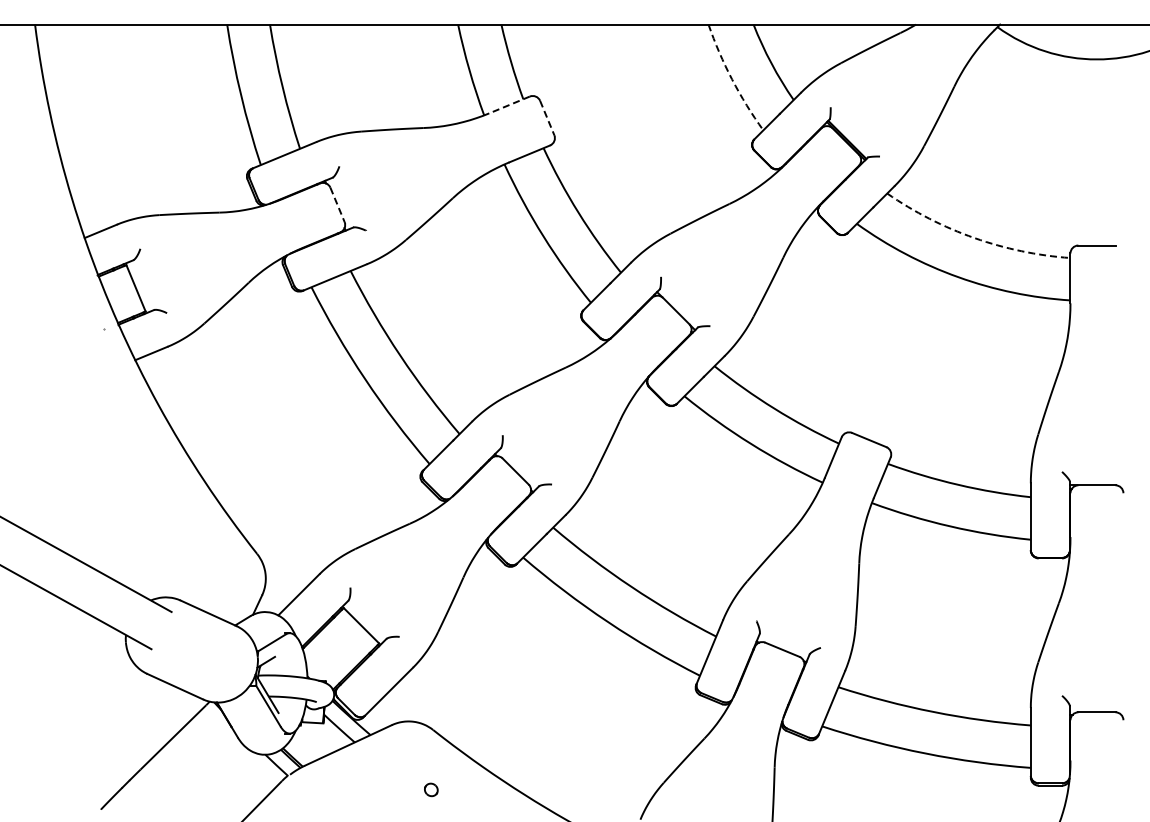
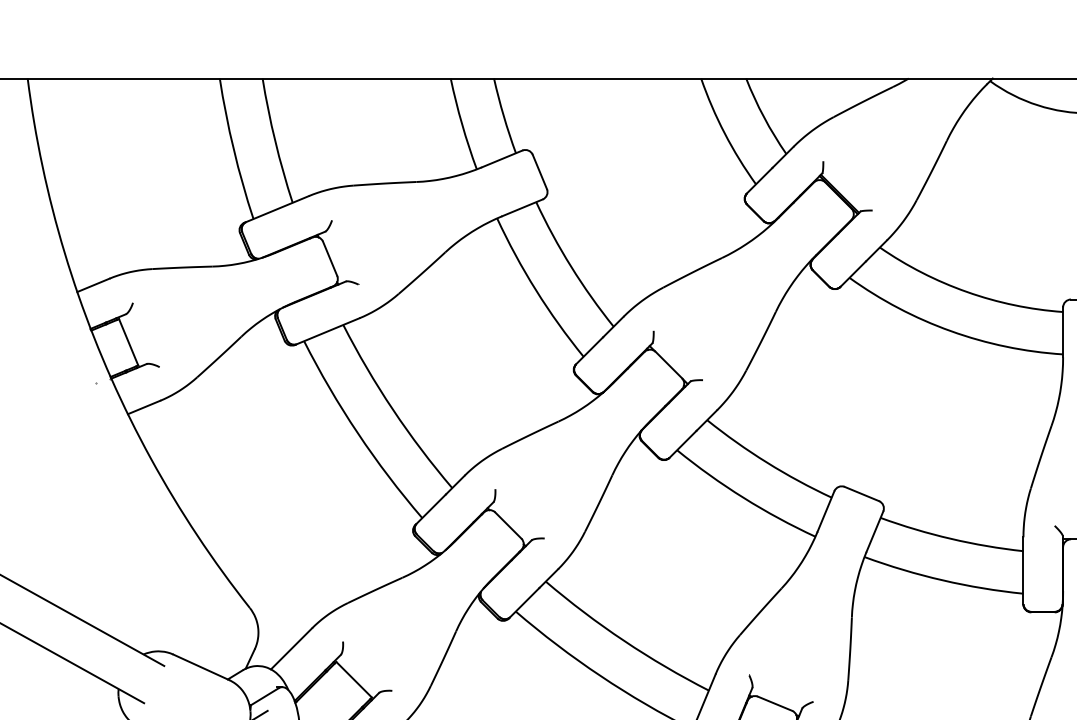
arc: (732, 79) -> (725, 133), dashed -> solid
line: (509, 104) -> (502, 158), dashed -> solid
line: (547, 118) -> (540, 172), dashed -> solid
line: (337, 204) -> (330, 258), dashed -> solid
arc: (974, 238) -> (967, 292), dashed -> solid

